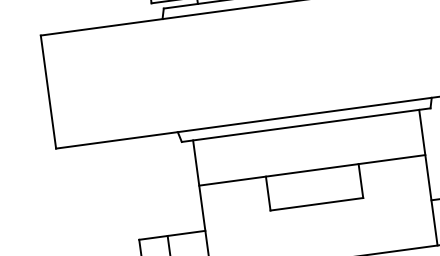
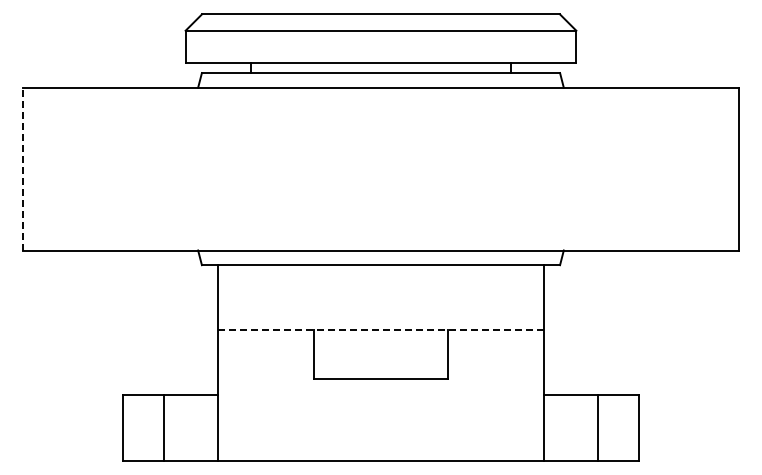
line: (48, 91) -> (22, 168), solid -> dashed
line: (312, 170) -> (381, 330), solid -> dashed

